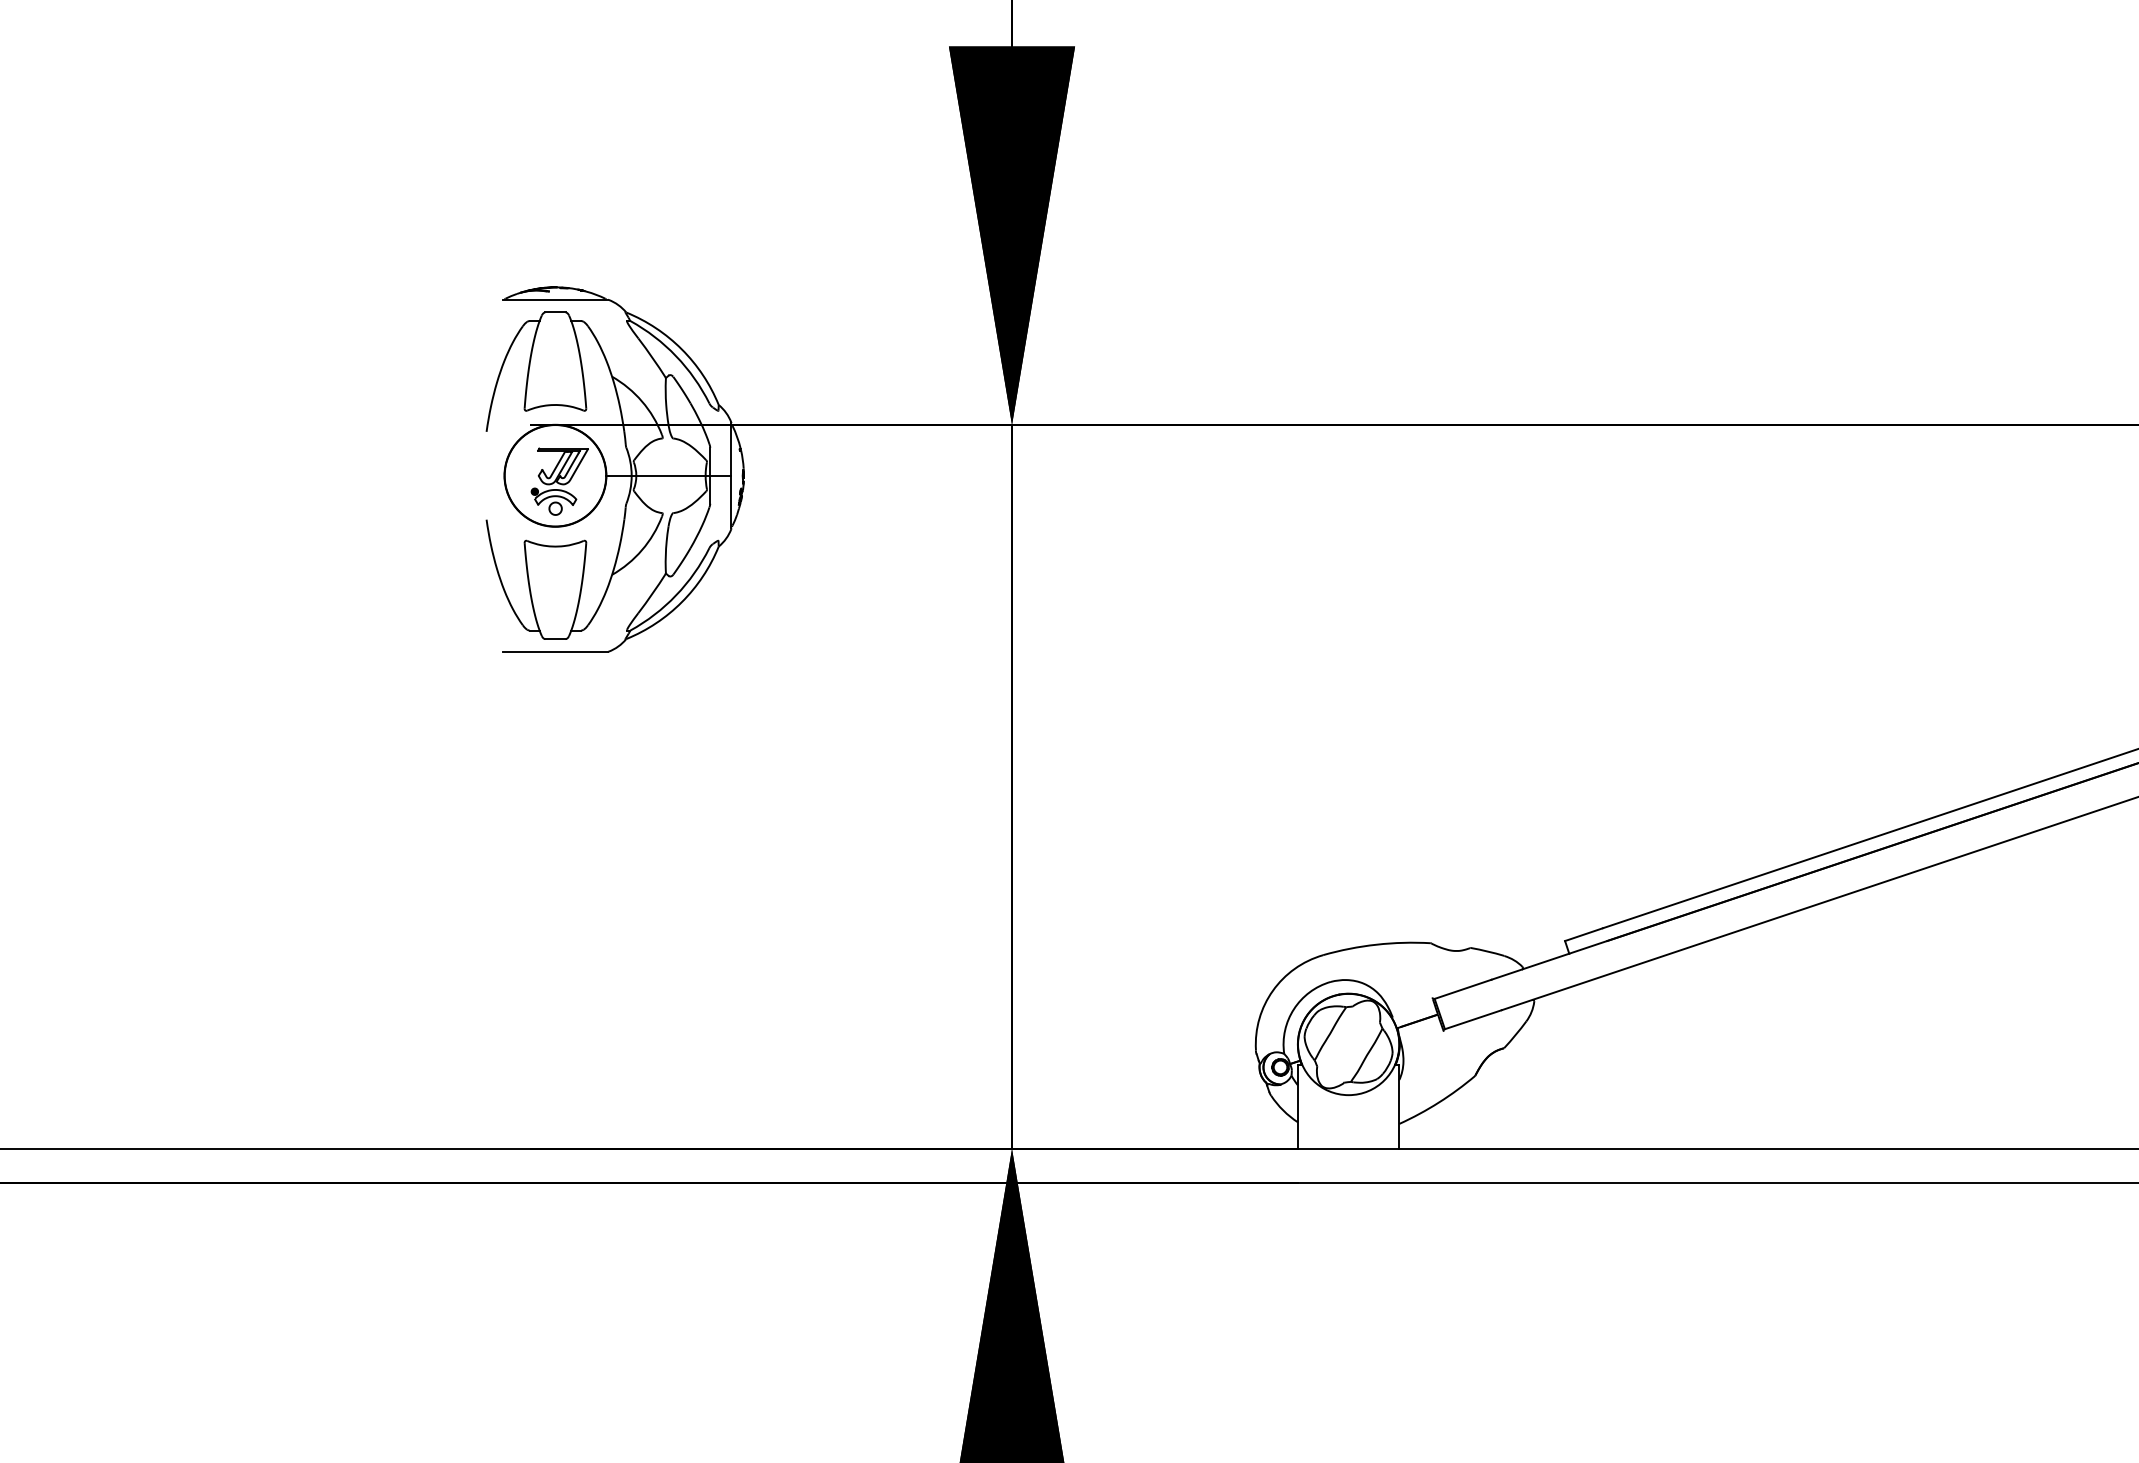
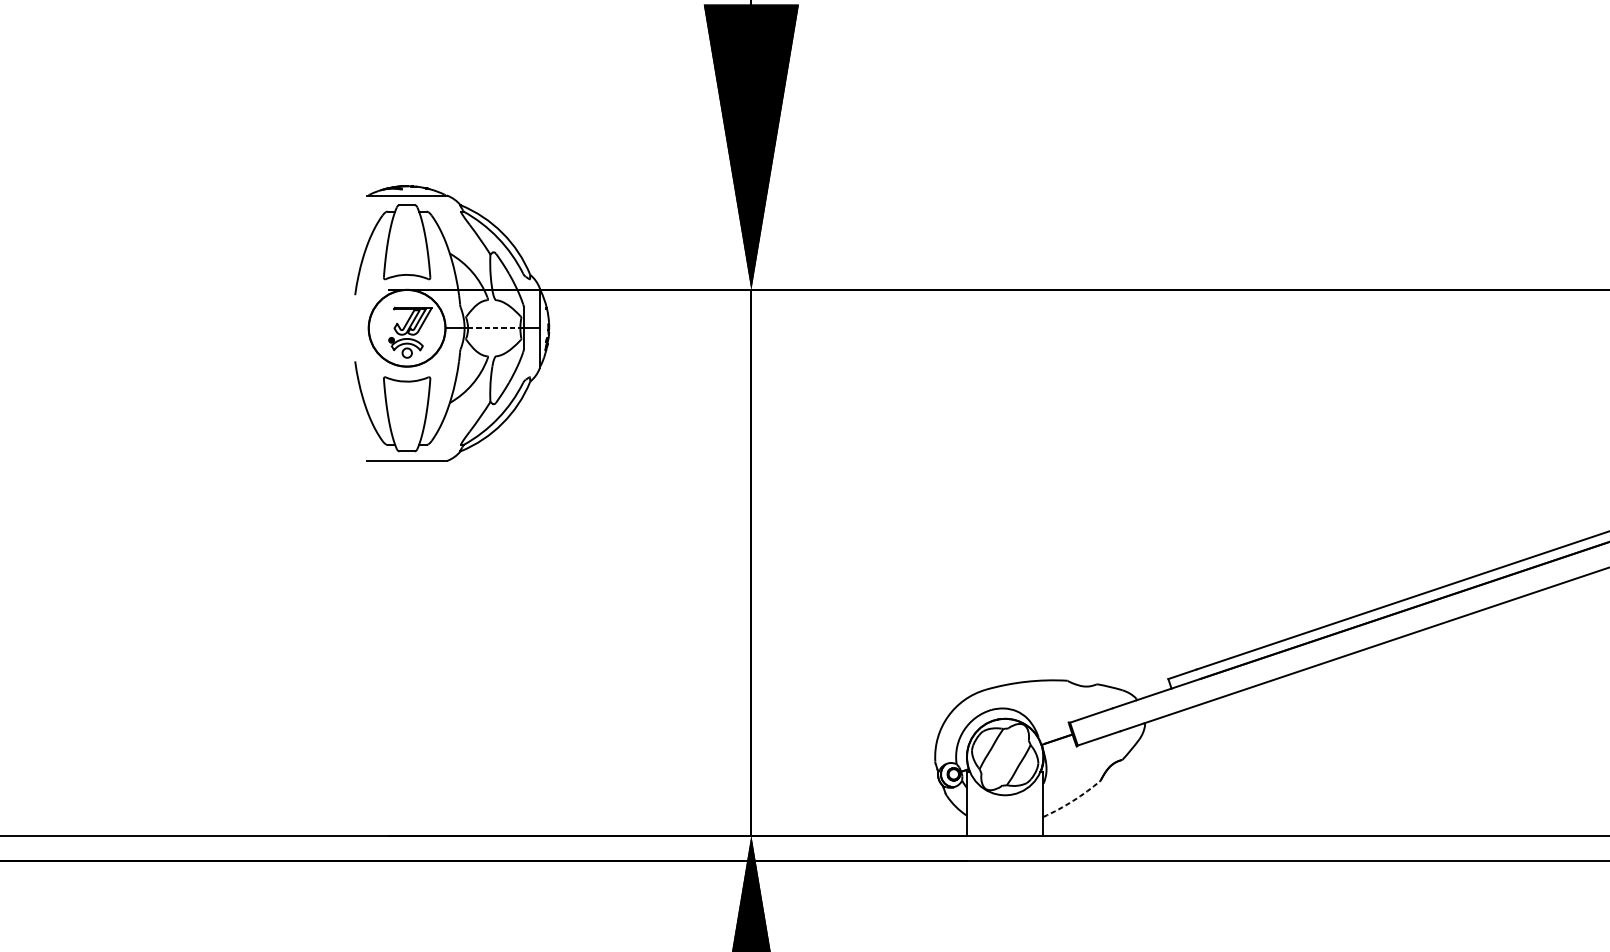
line: (670, 475) -> (493, 328), solid -> dashed
arc: (1438, 1102) -> (1072, 800), solid -> dashed

